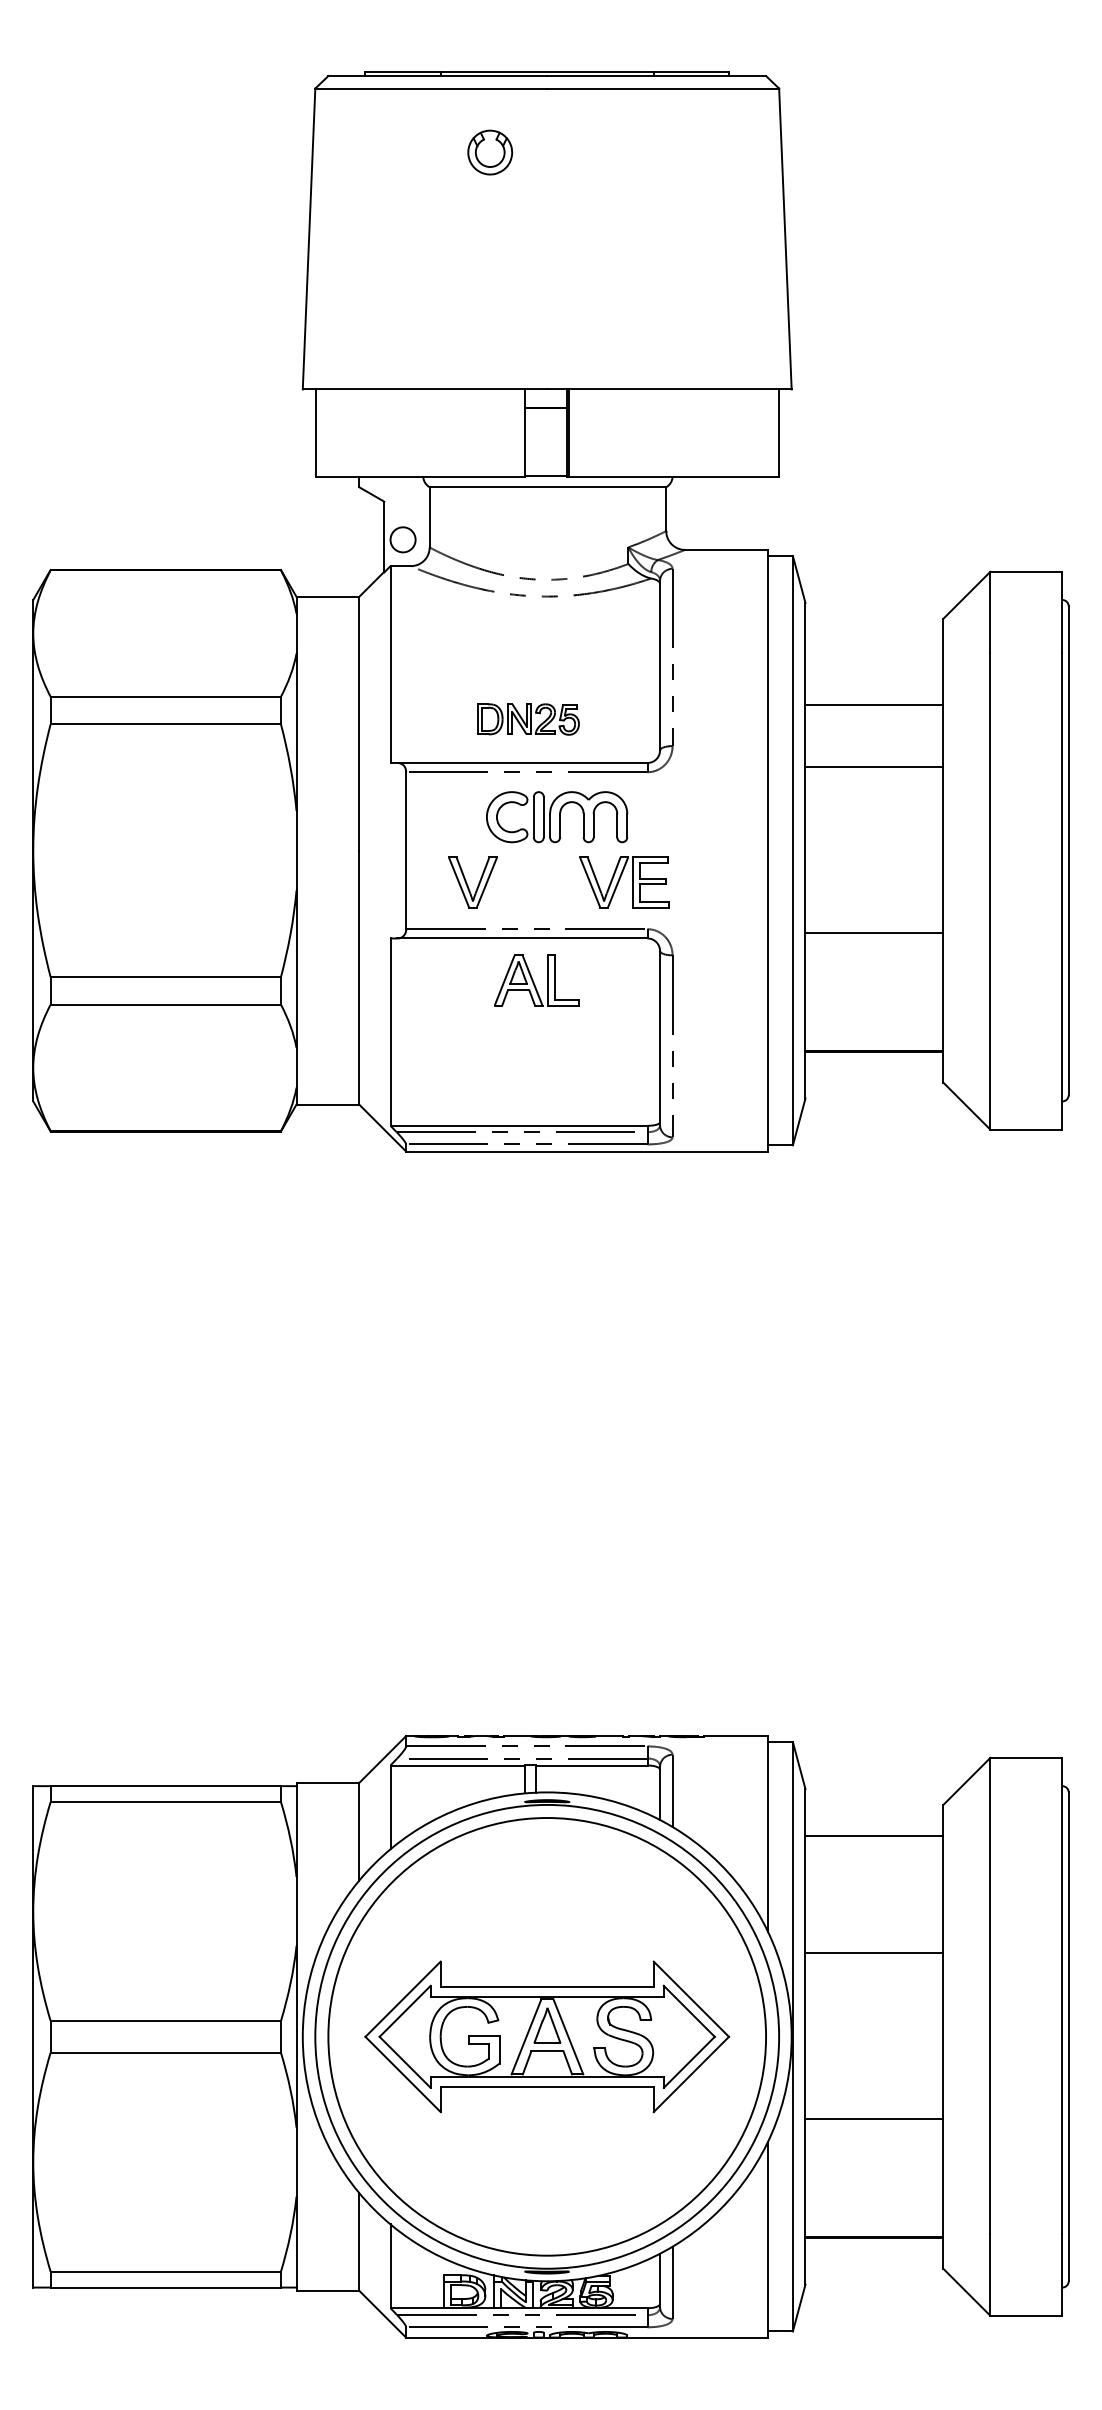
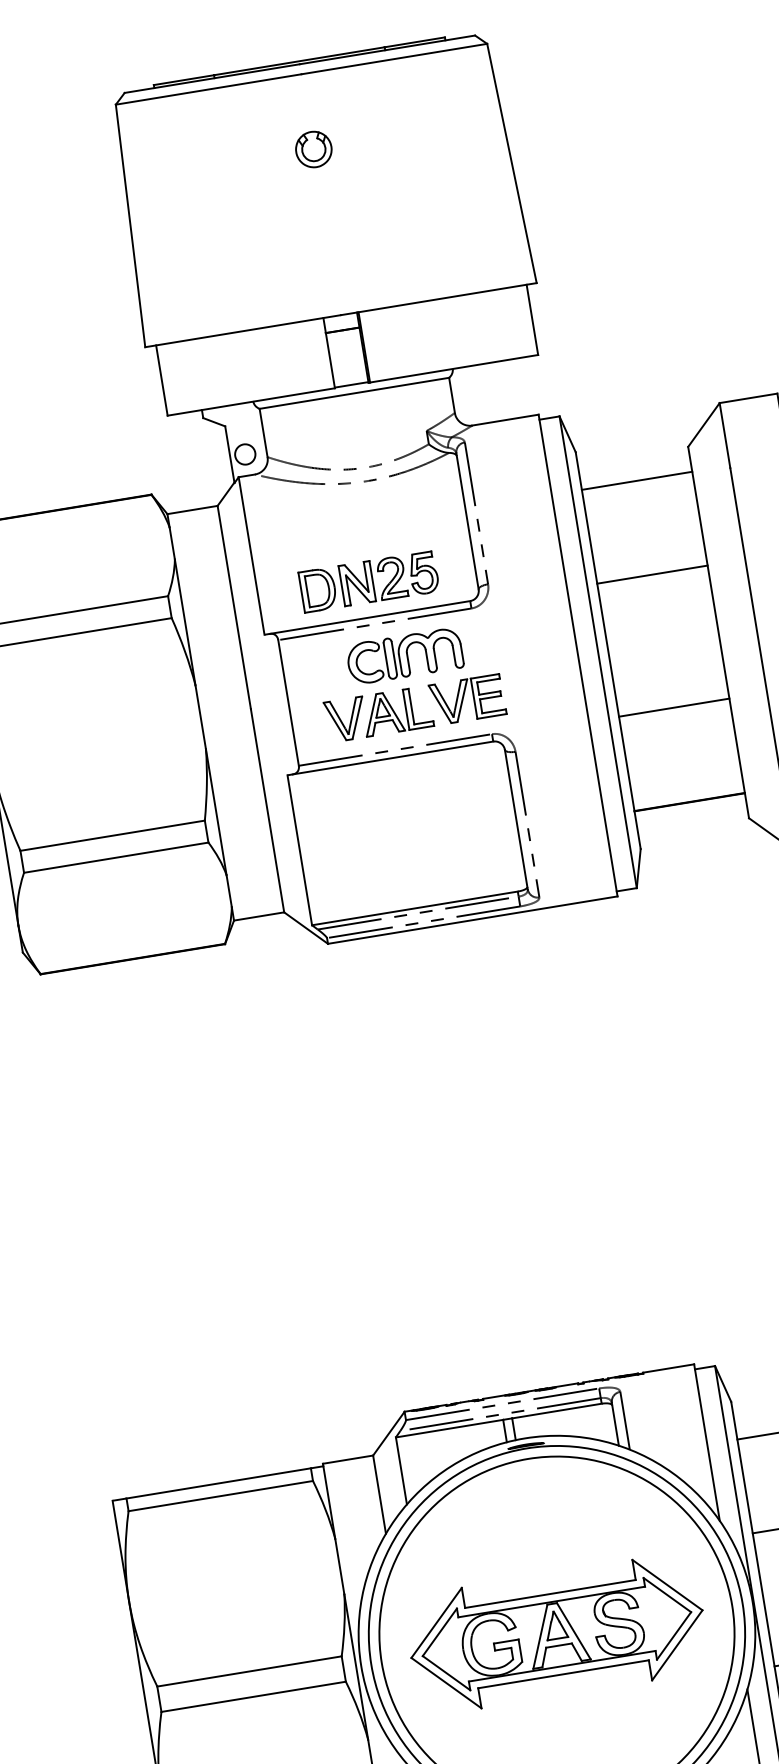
part: (490, 152) -> (314, 149), moved
line: (874, 704) -> (637, 480), moved
part: (528, 719) -> (369, 581), size x1.67
part: (536, 980) -> (397, 711), moved

